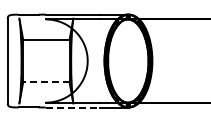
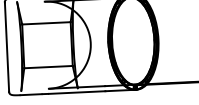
line: (45, 81) -> (47, 66), dashed -> solid
line: (72, 107) -> (77, 92), dashed -> solid

